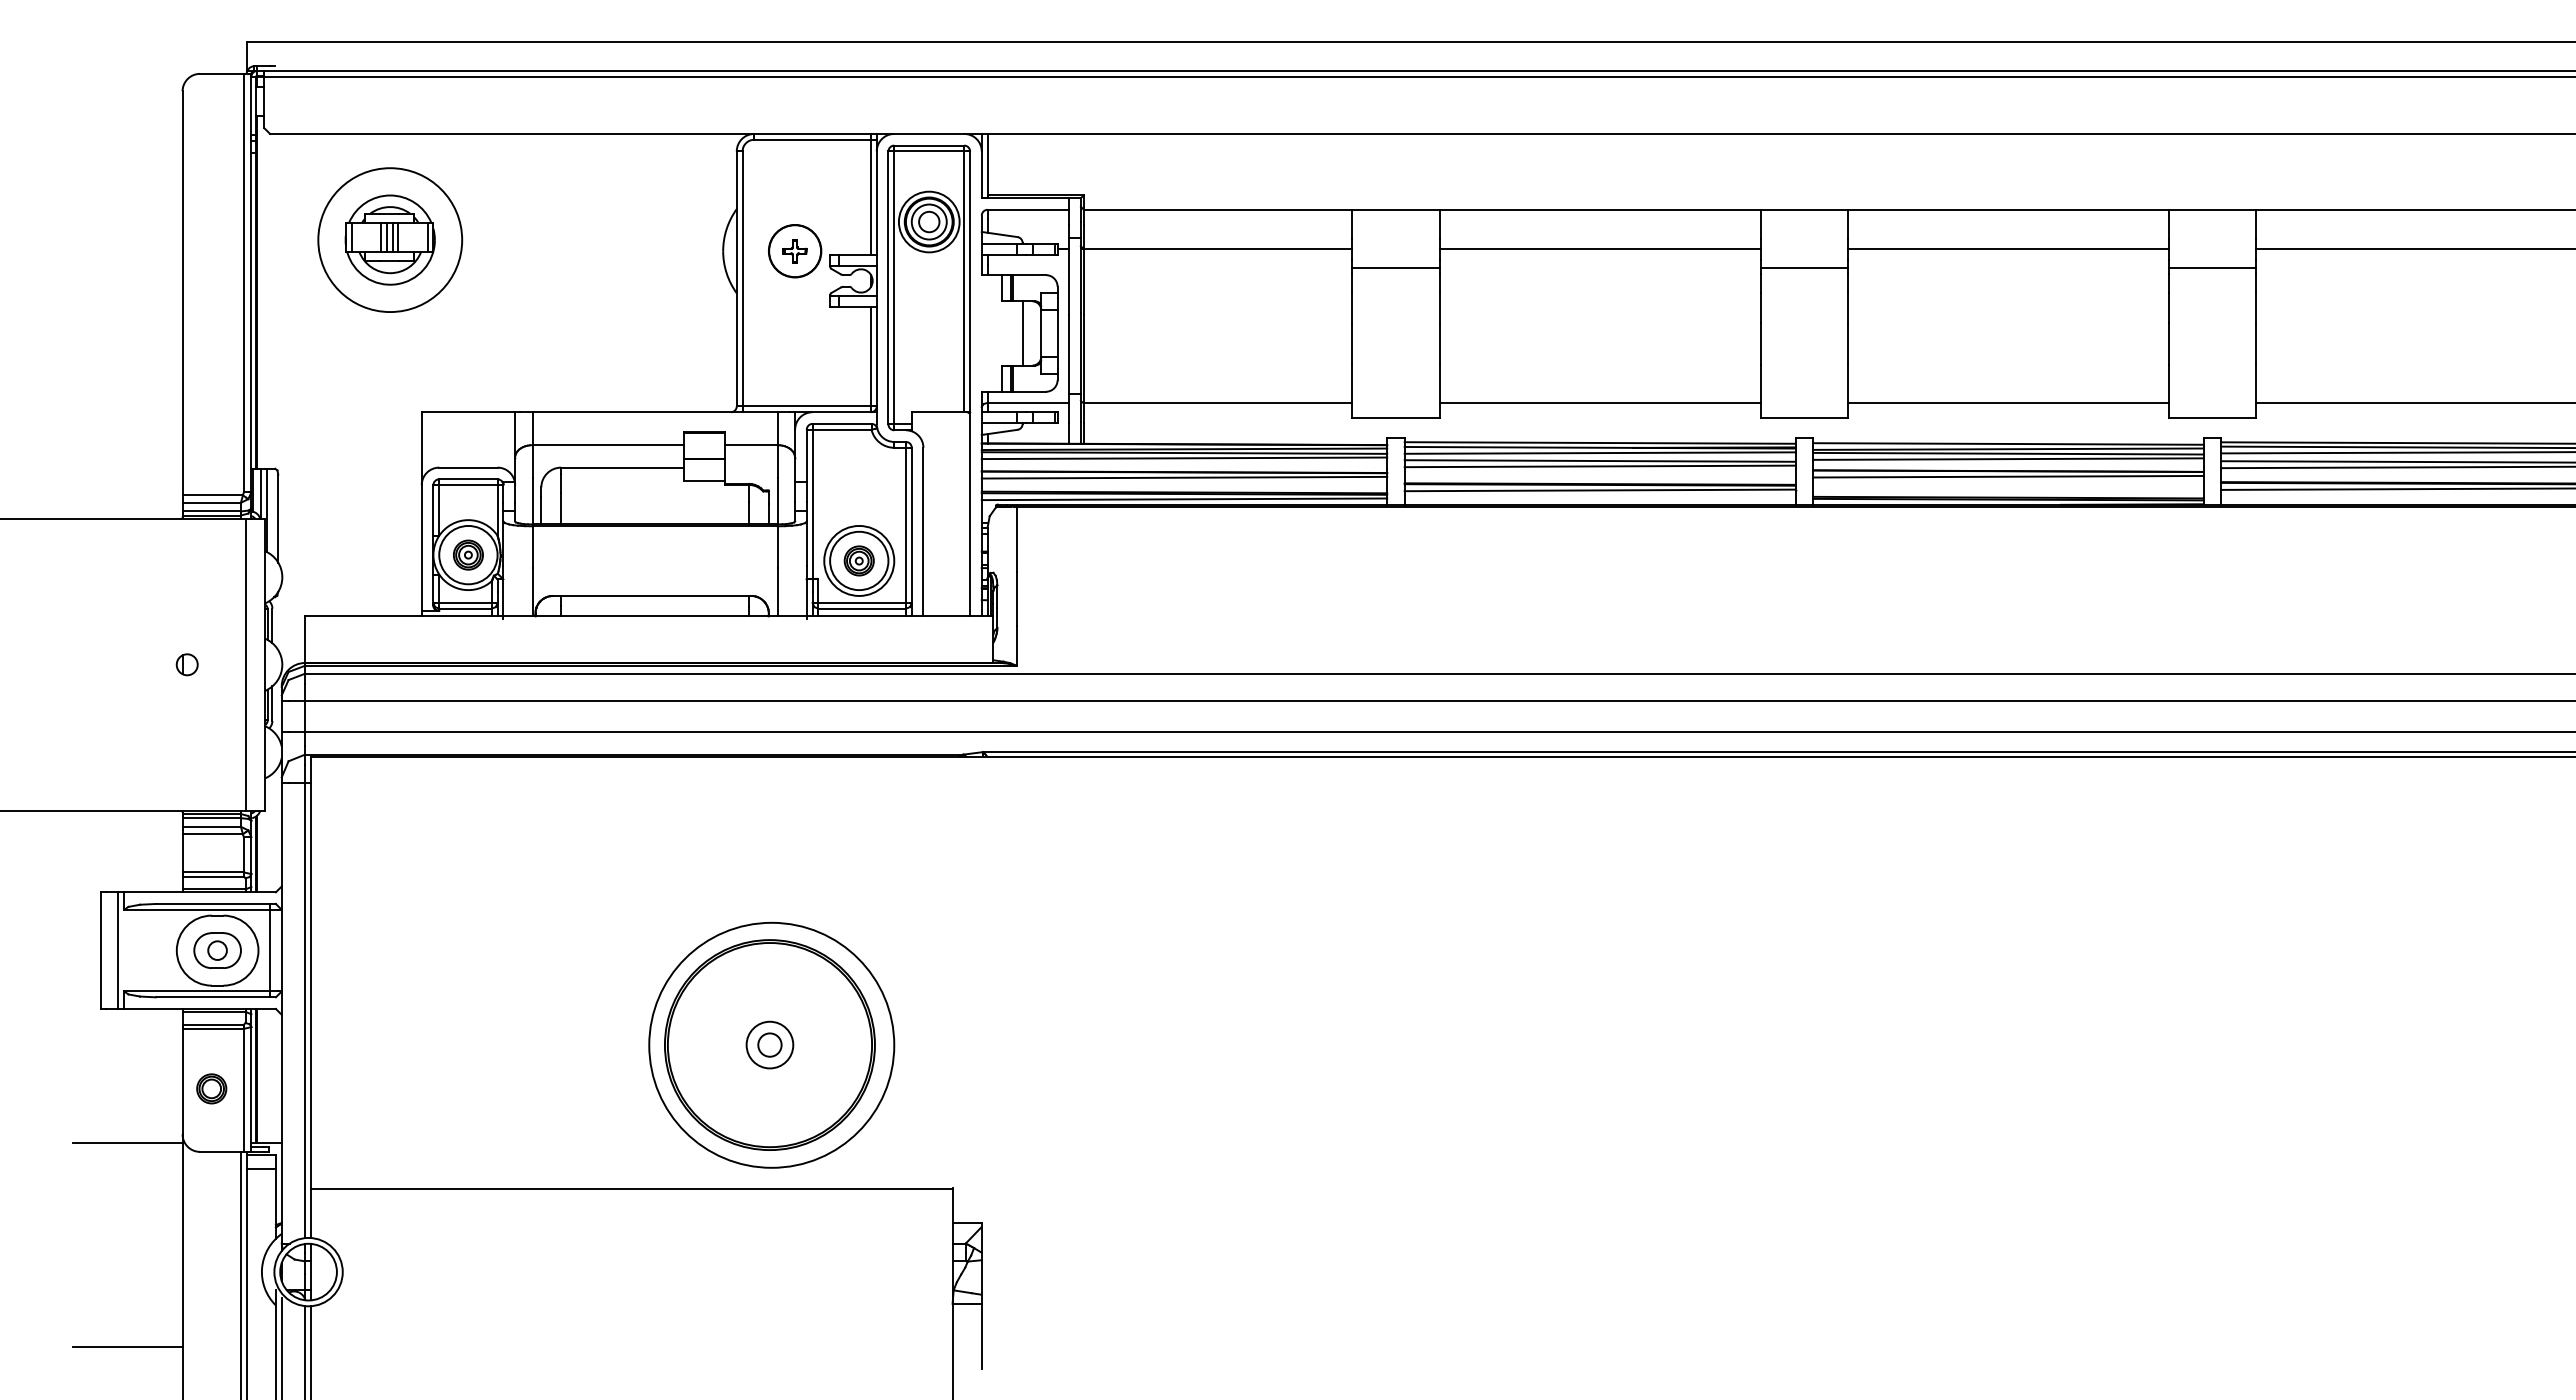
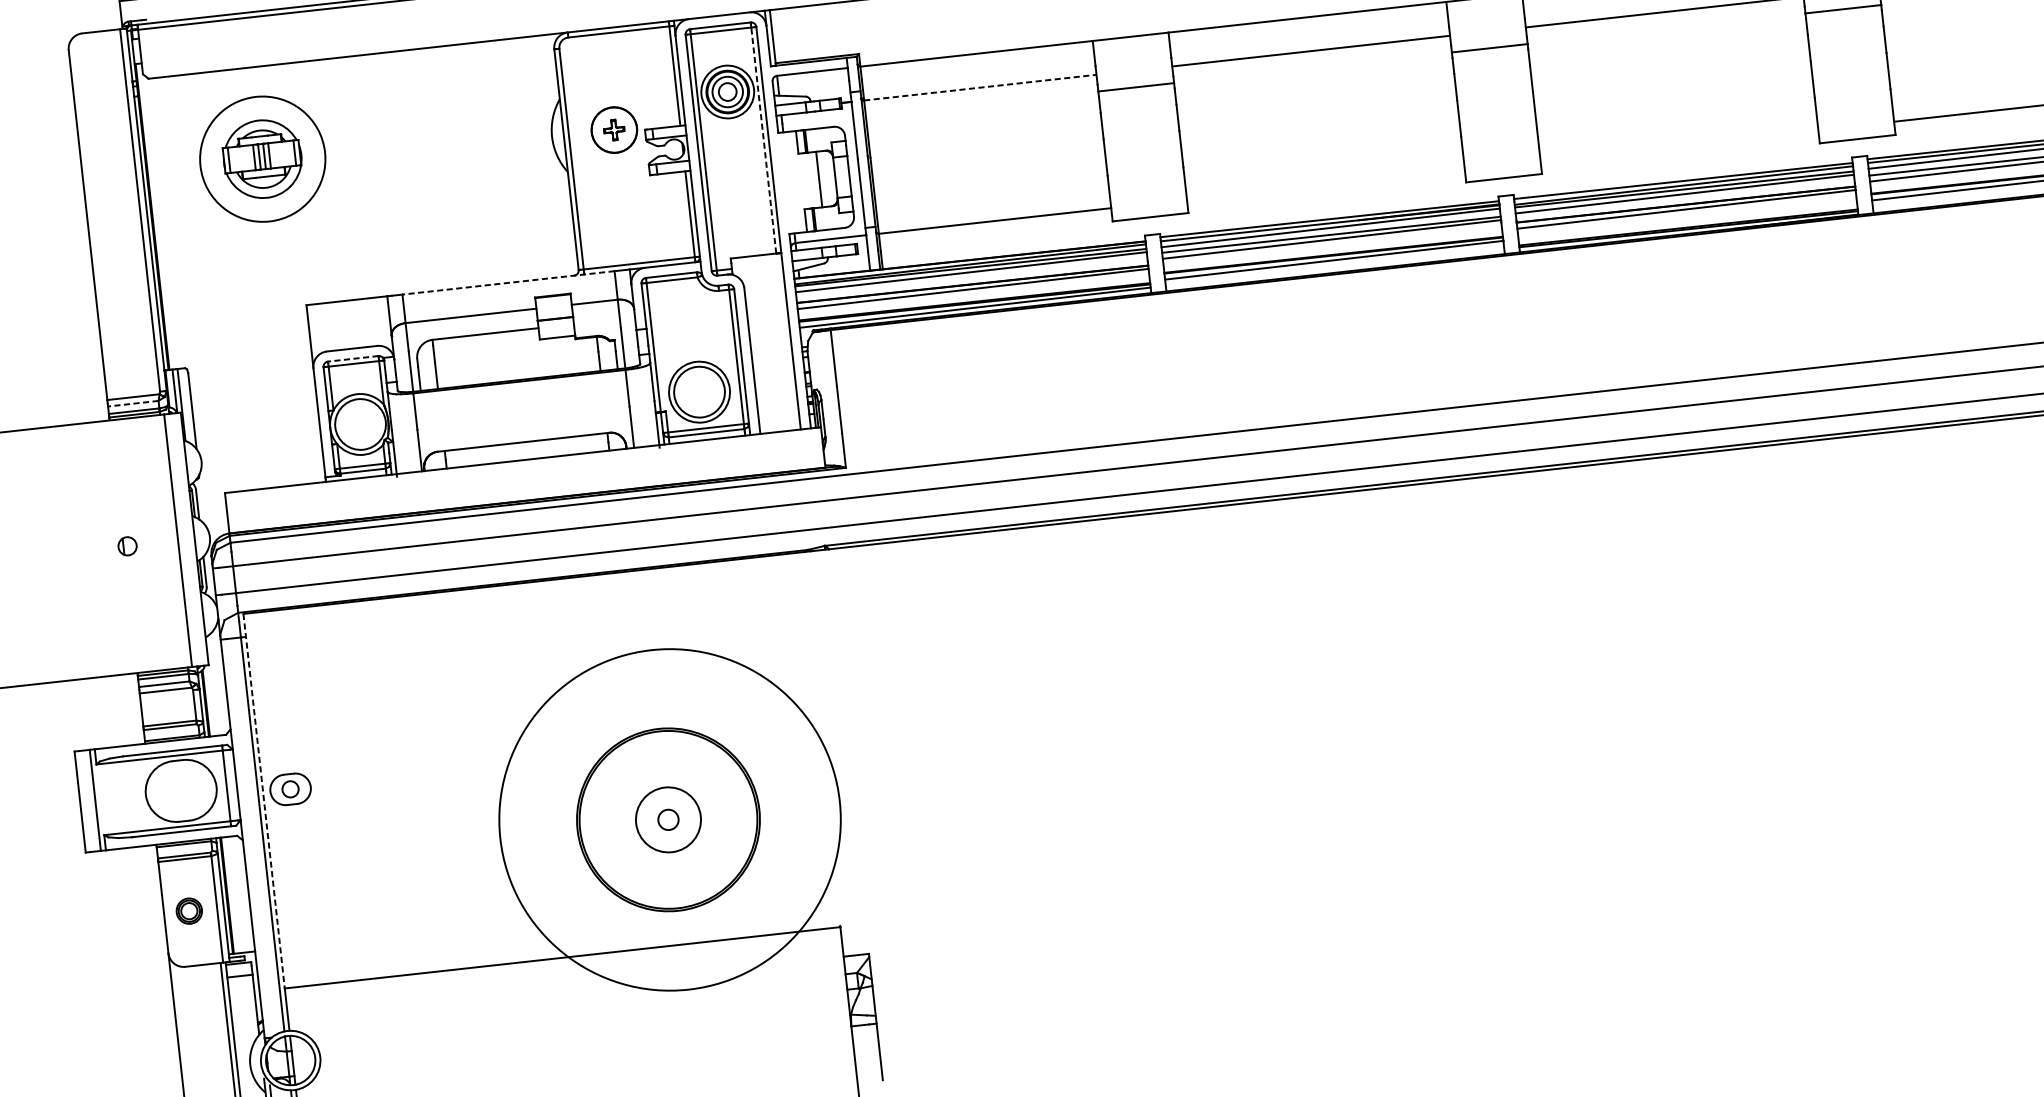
line: (1218, 248) -> (980, 87), solid -> dashed
line: (964, 281) -> (763, 140), solid -> dashed
line: (1599, 402) -> (1325, 184), removed
line: (2008, 402) -> (1679, 145), removed
line: (655, 412) -> (508, 283), solid -> dashed
line: (467, 479) -> (352, 359), solid -> dashed
line: (211, 502) -> (133, 403), solid -> dashed
part: (468, 554) -> (360, 423), removed
part: (858, 560) -> (698, 391), removed
part: (217, 950) -> (290, 789), moved
line: (310, 973) -> (263, 801), solid -> dashed
circle: (769, 1044) -> (668, 819), size x1.6
circle: (771, 1044) -> (669, 819), size x1.6
line: (127, 1143) -> (121, 966), removed

